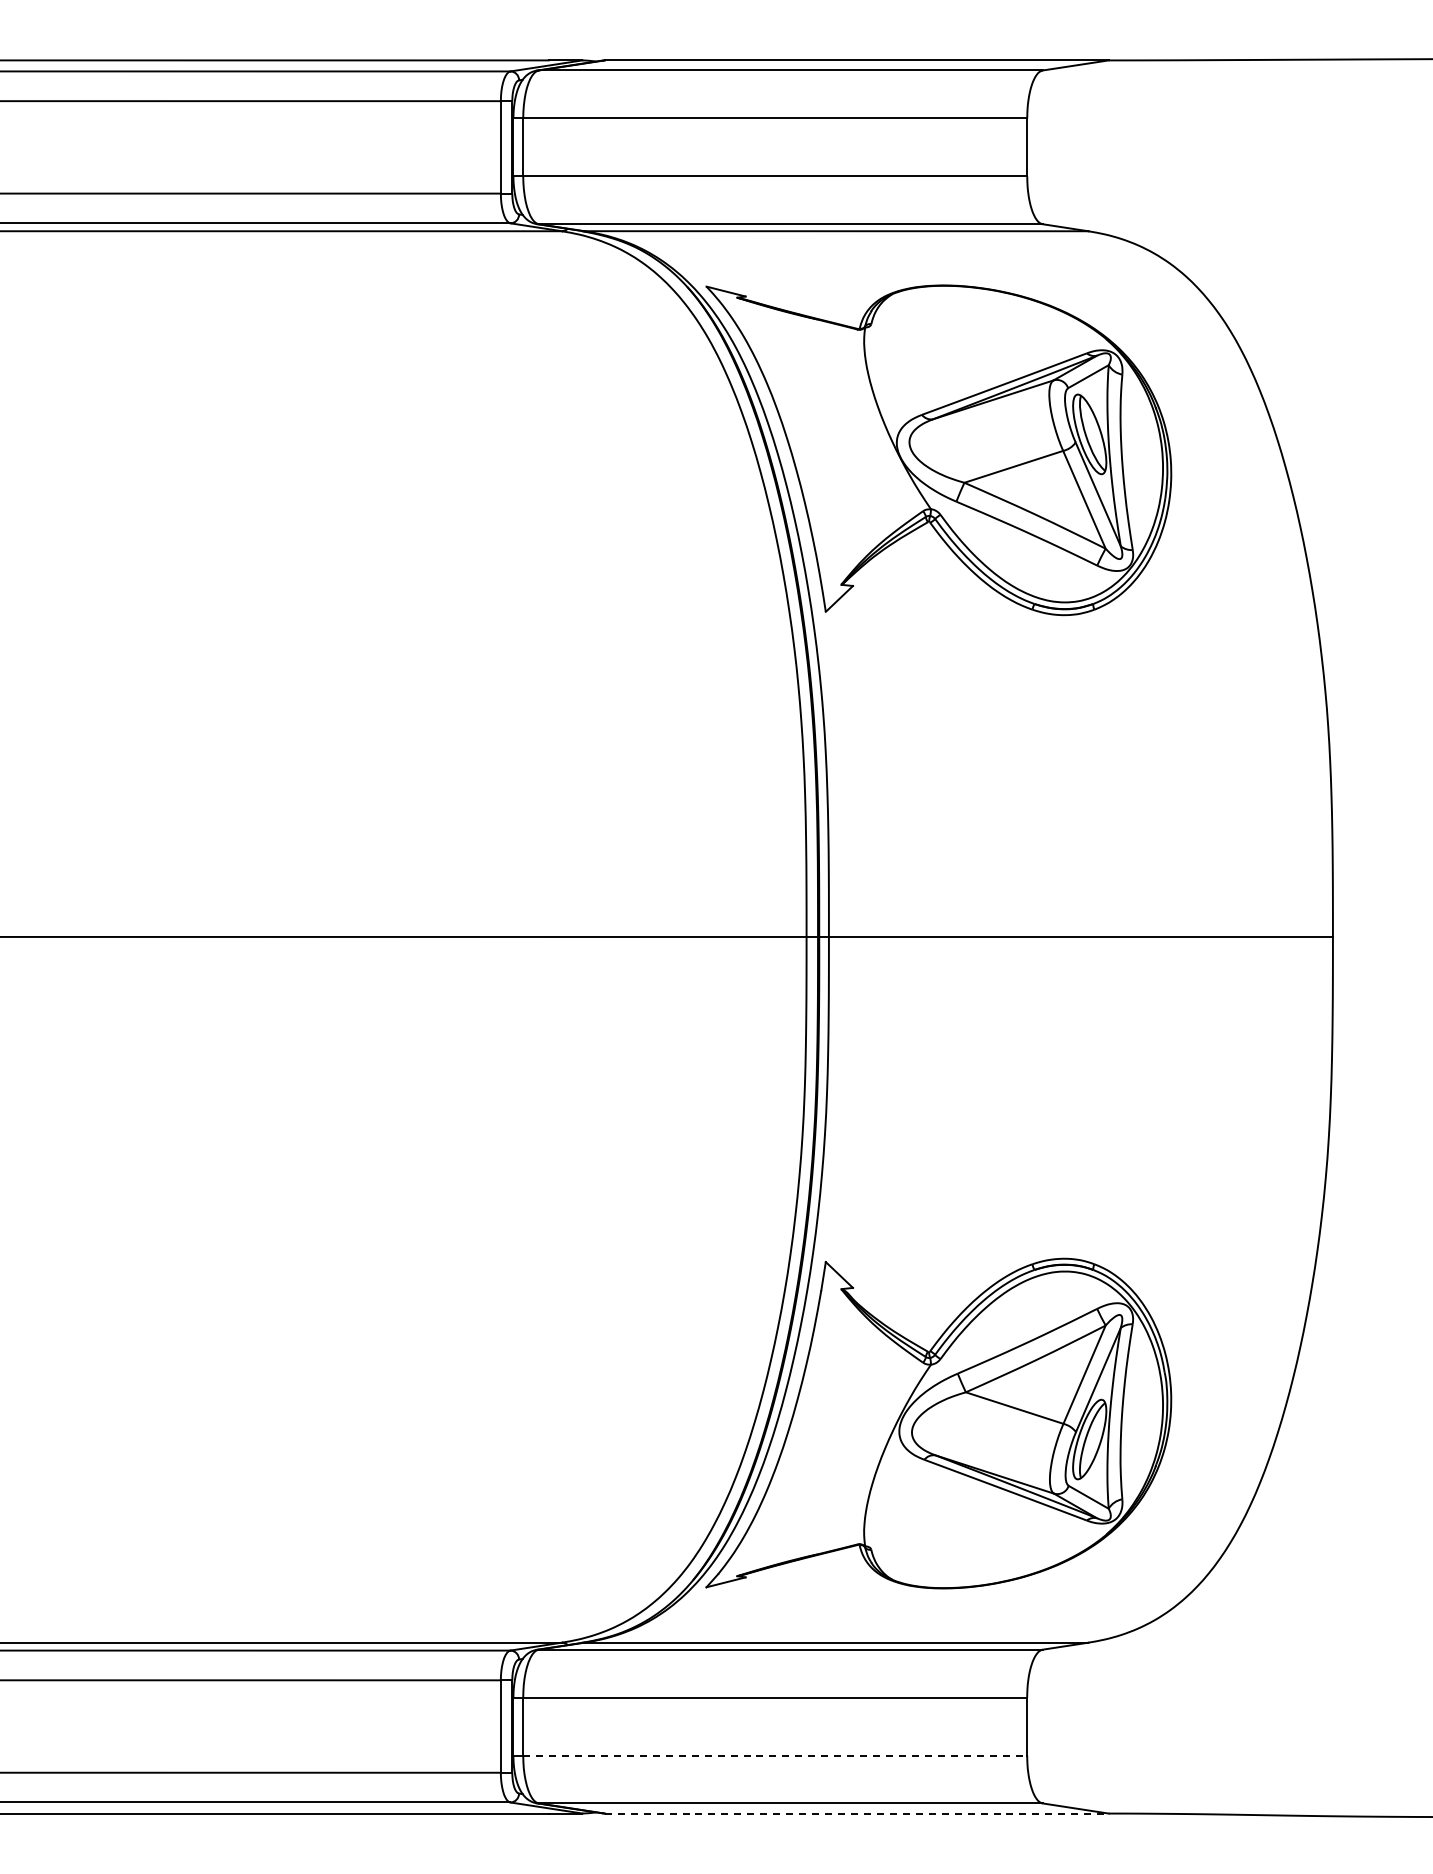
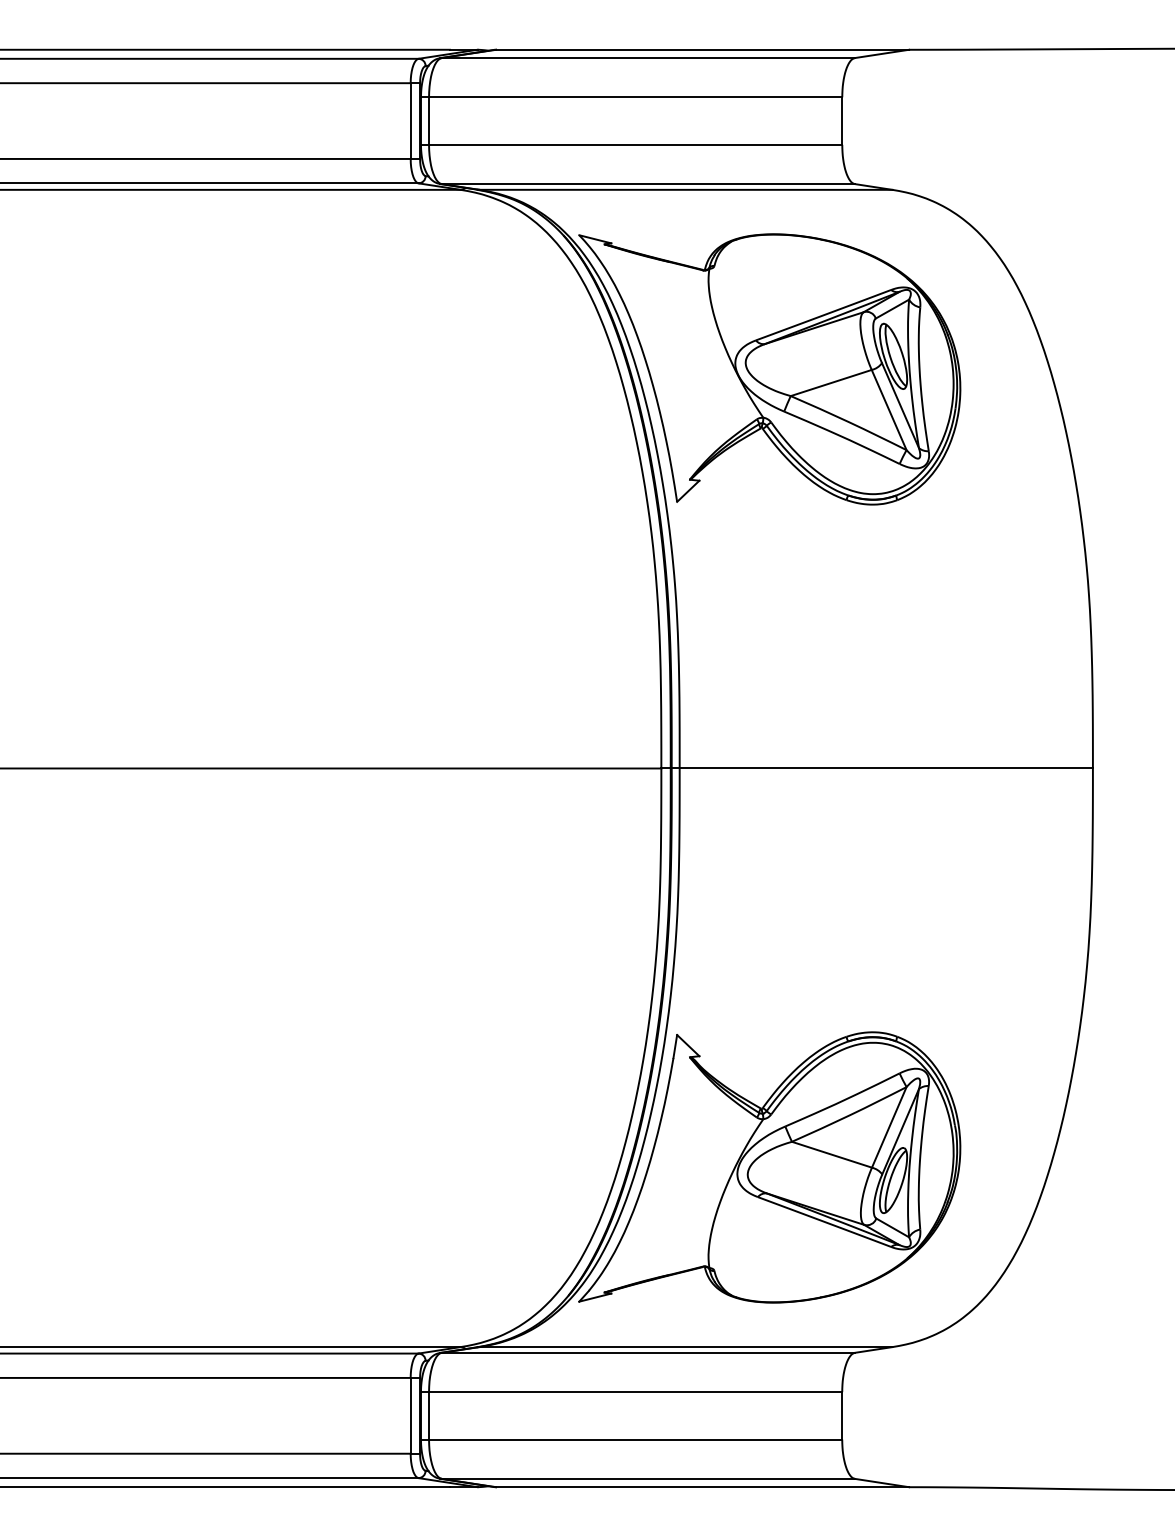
line: (775, 1755) -> (635, 1439), dashed -> solid
line: (856, 1813) -> (702, 1487), dashed -> solid

